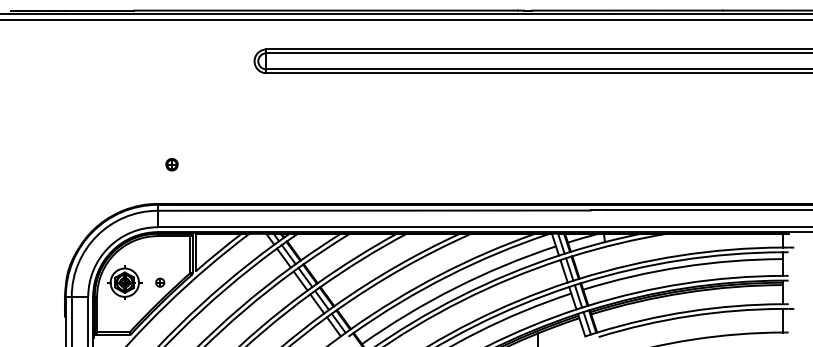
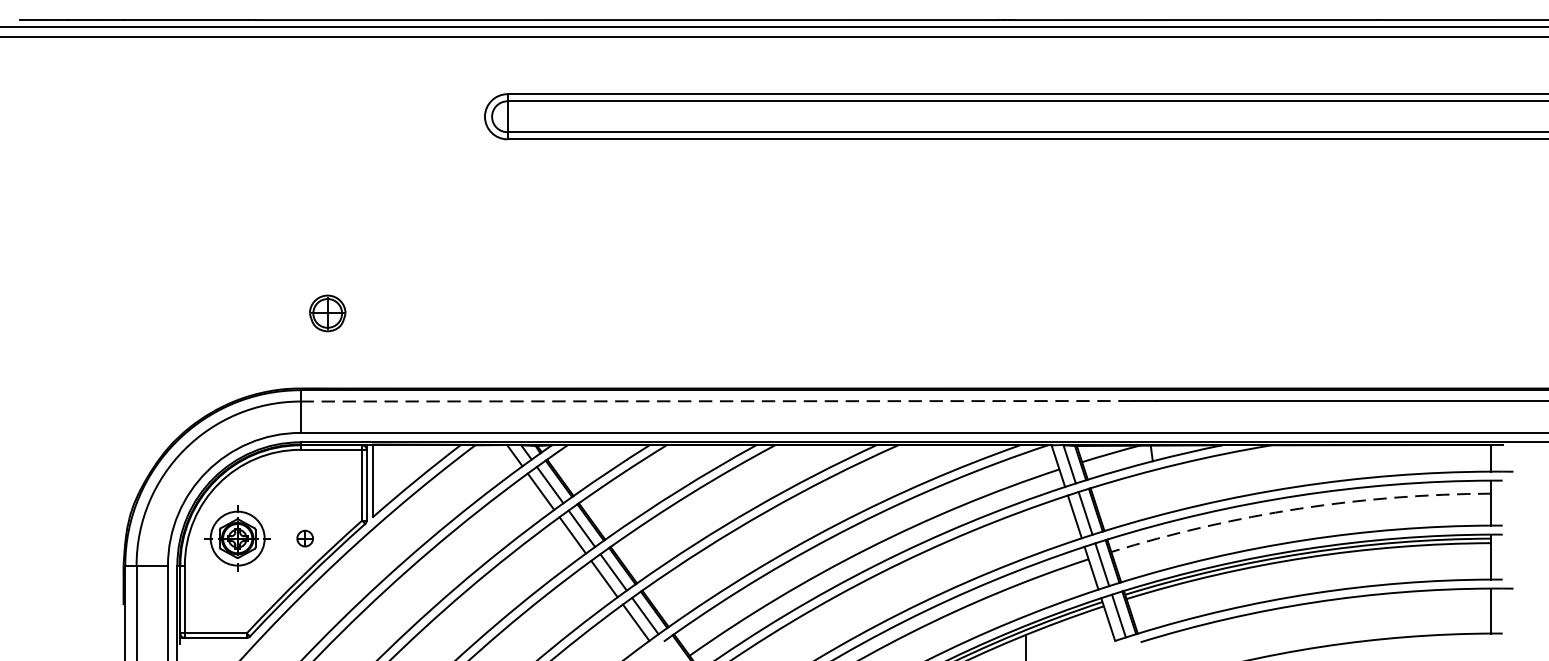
part: (171, 164) -> (326, 313), size x1.6
line: (374, 210) -> (713, 401), solid -> dashed
arc: (681, 267) -> (1298, 509), solid -> dashed

